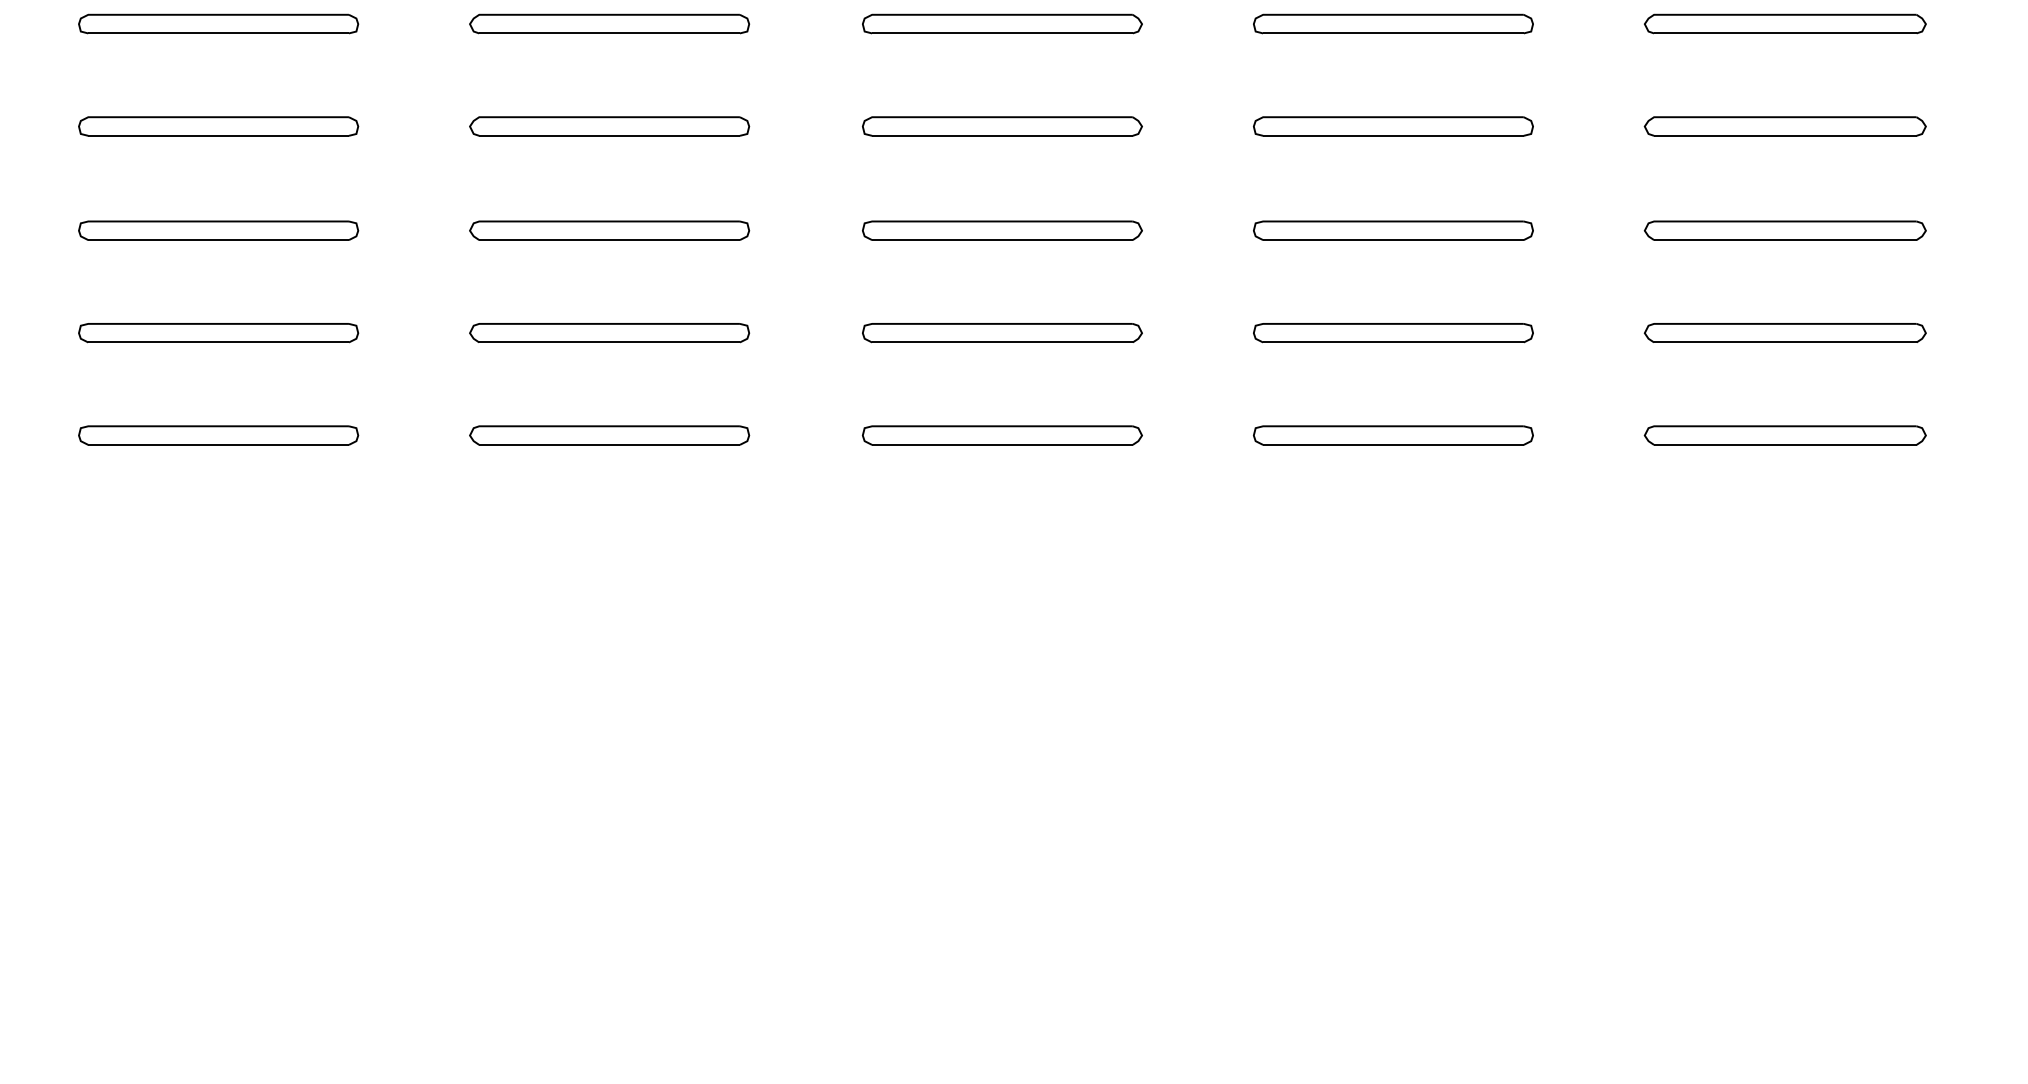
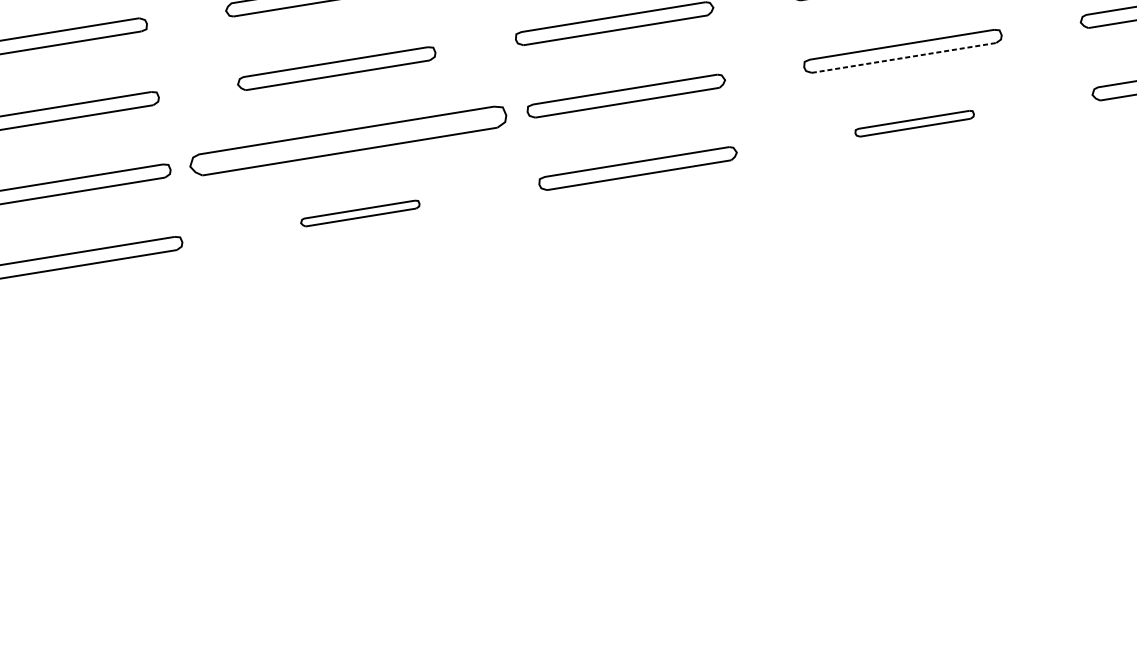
part: (609, 333) -> (348, 141), size x1.6
line: (1393, 342) -> (904, 57), solid -> dashed
part: (609, 435) -> (360, 213), size x0.6
part: (1393, 435) -> (914, 123), size x0.6

